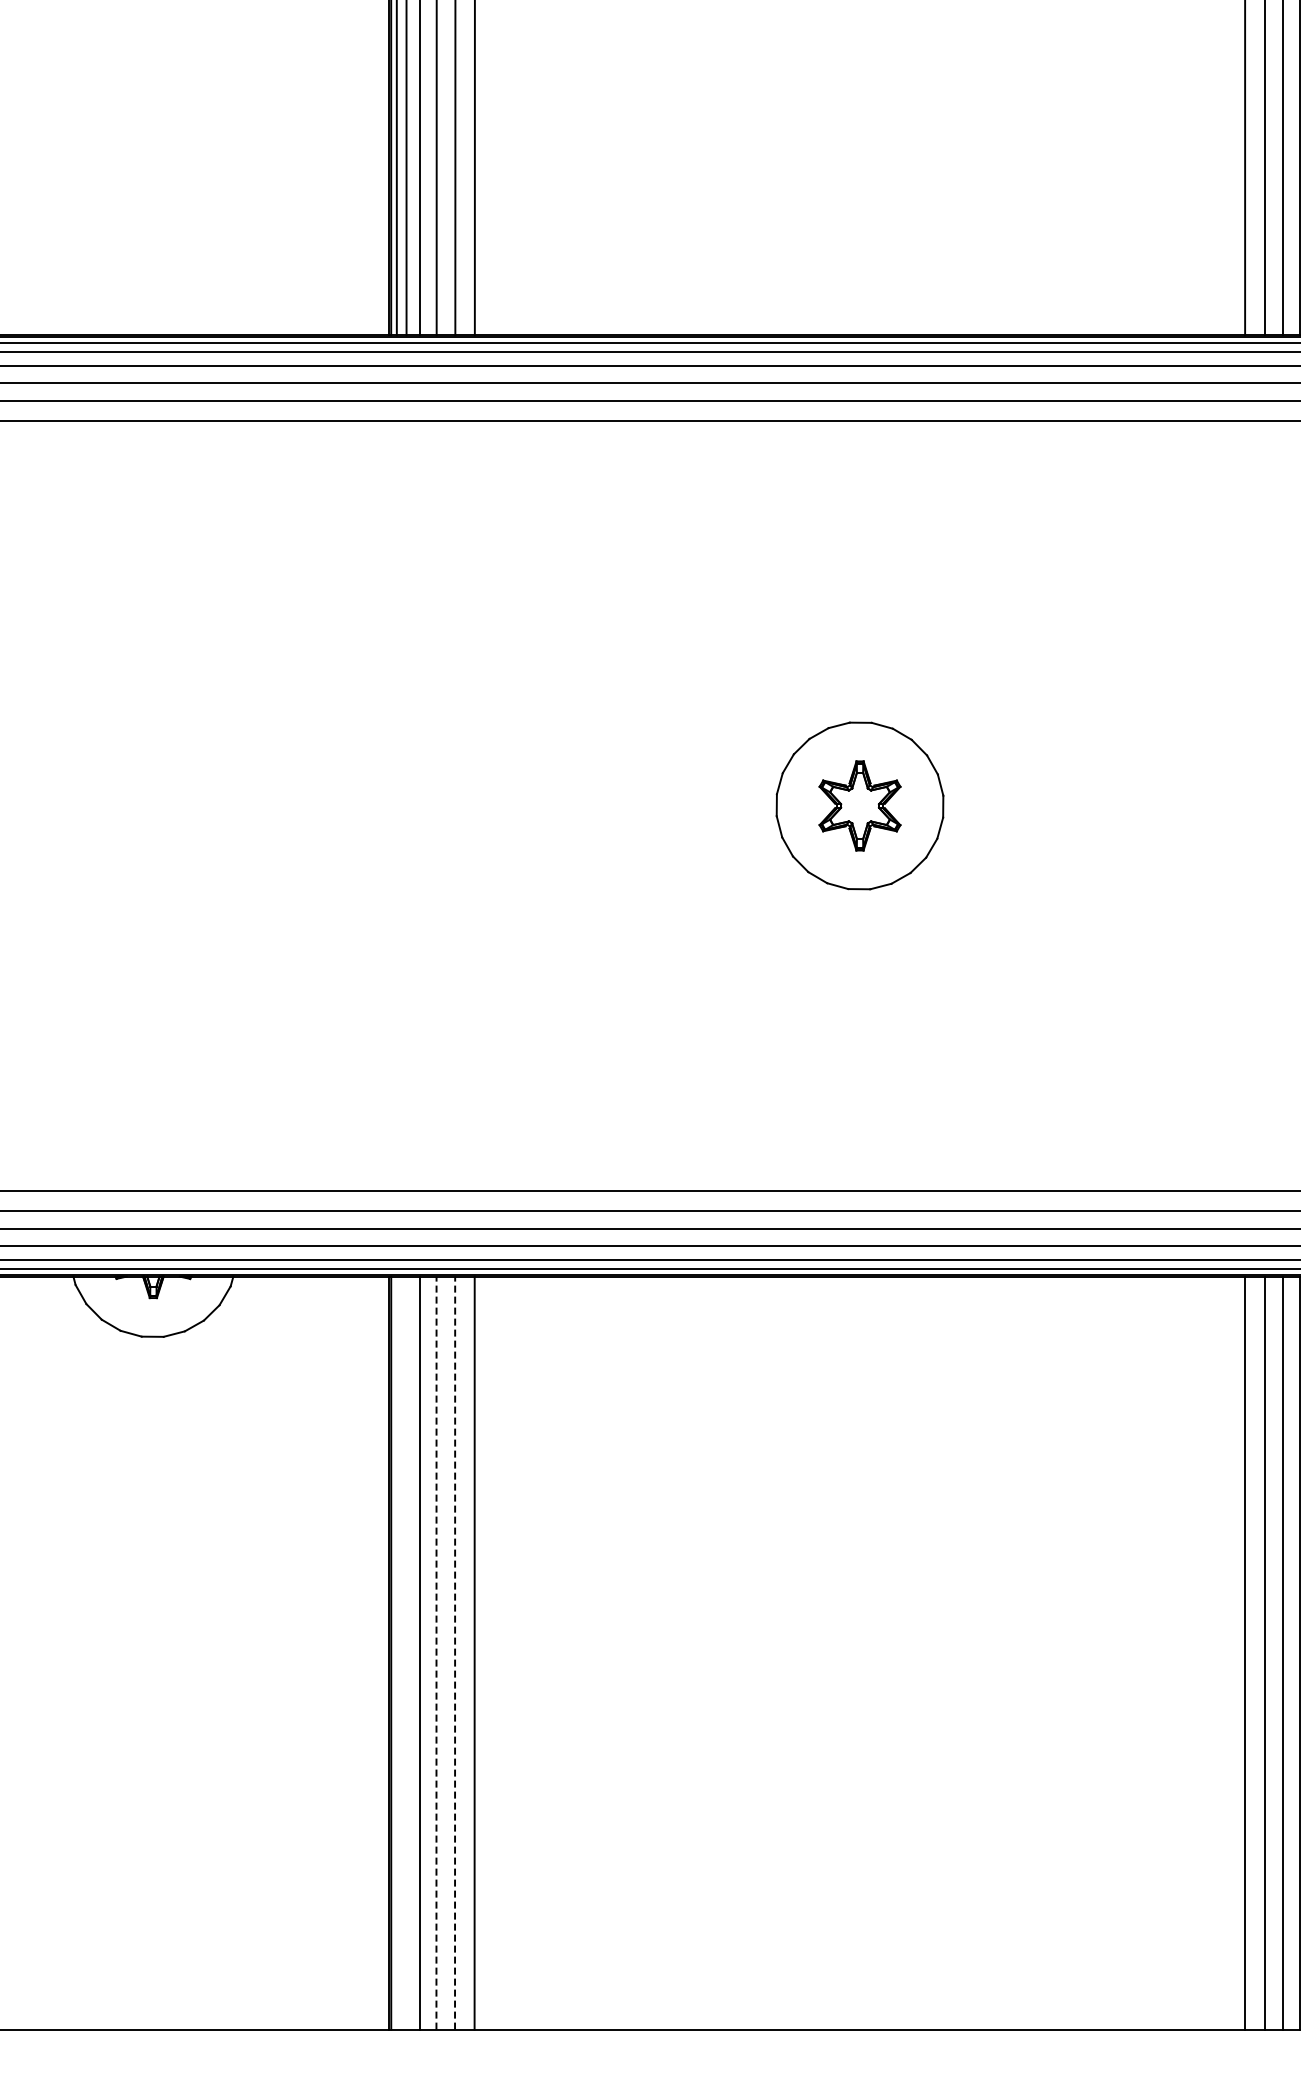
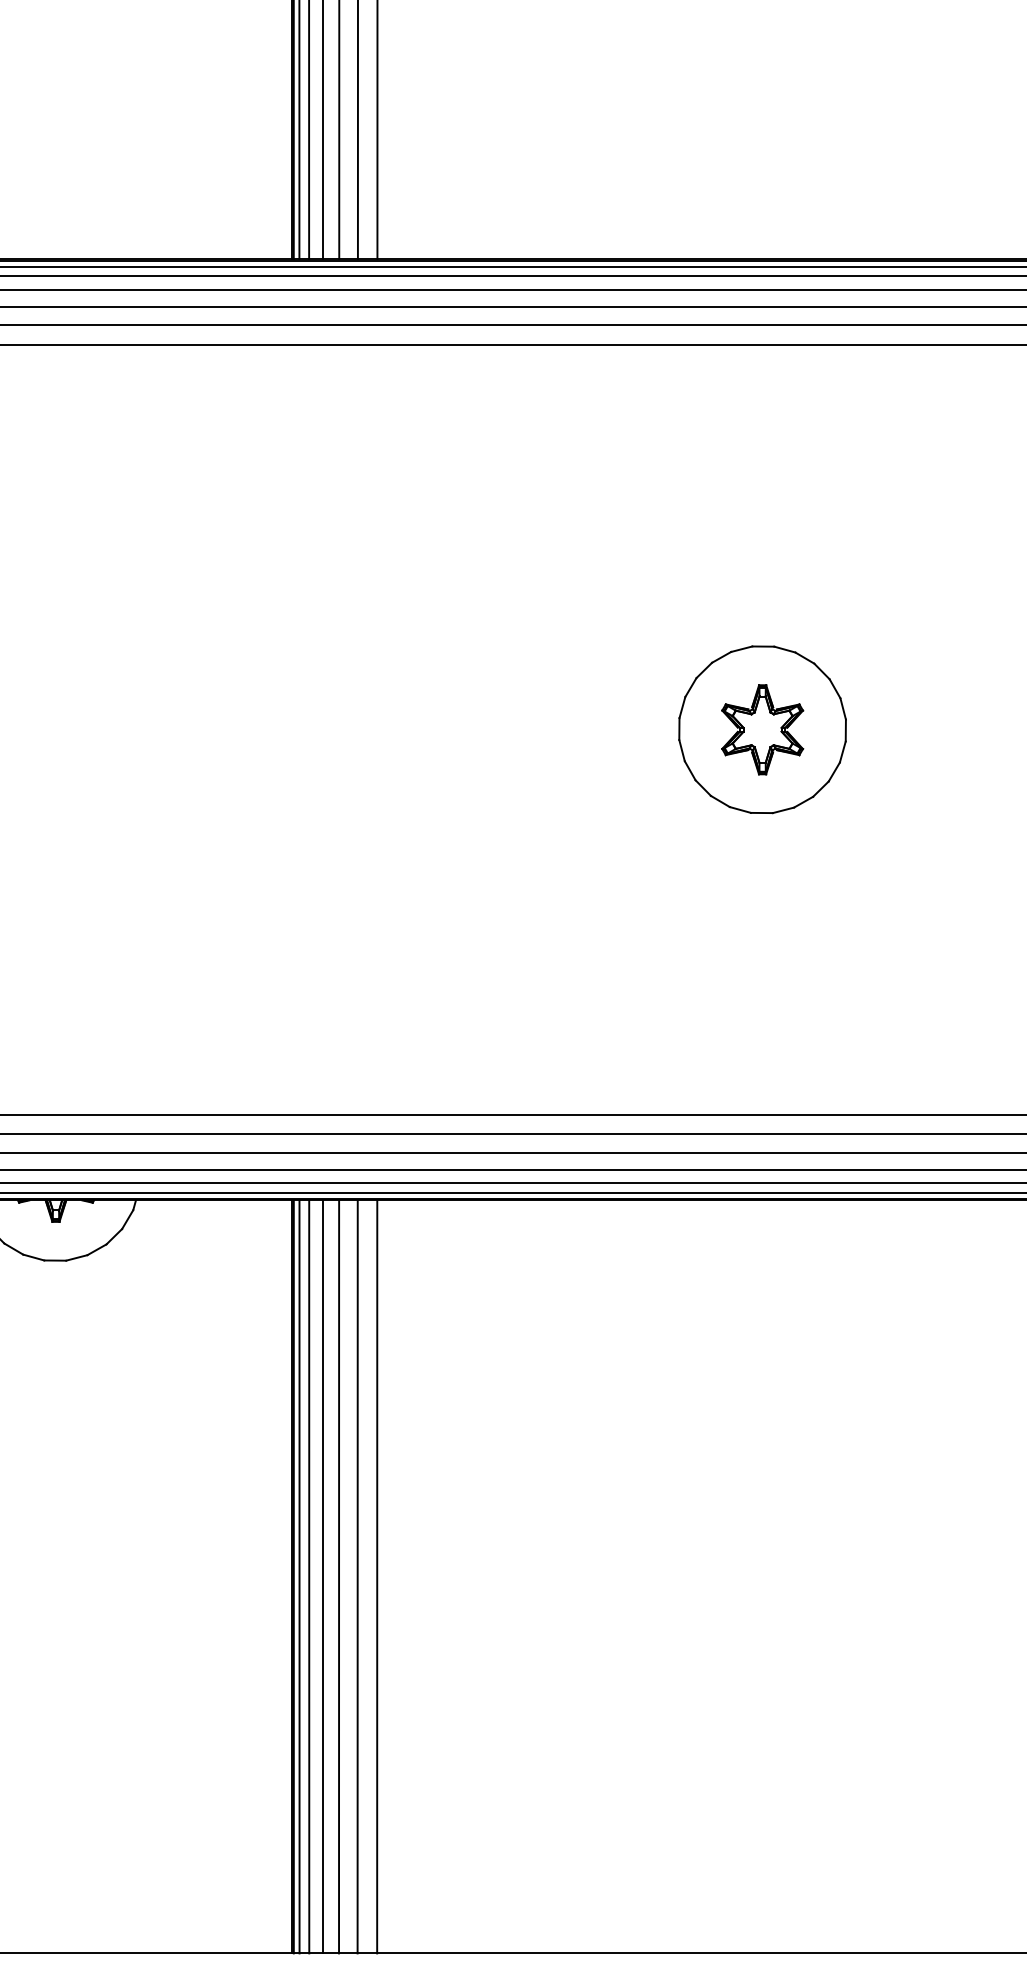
line: (396, 1652) -> (299, 1576), added
line: (406, 1652) -> (309, 1576), added
line: (436, 1652) -> (339, 1576), dashed -> solid
line: (455, 1652) -> (358, 1576), dashed -> solid

